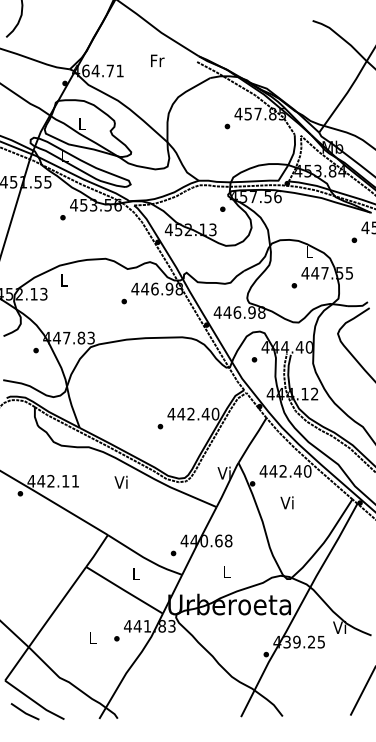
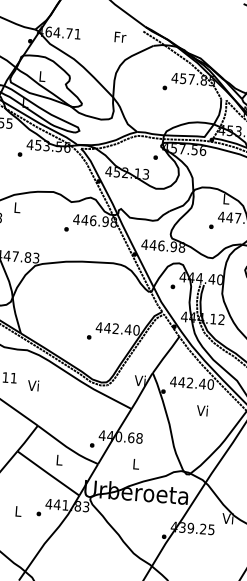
text: (157, 60) -> (120, 36), moved
text: (120, 481) -> (32, 384), moved
text: (286, 502) -> (201, 410), moved

